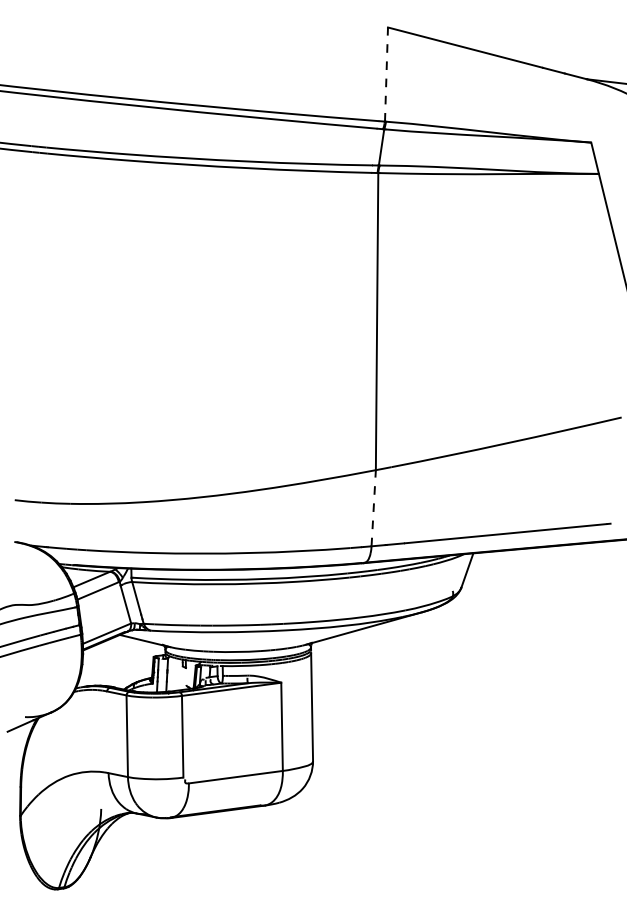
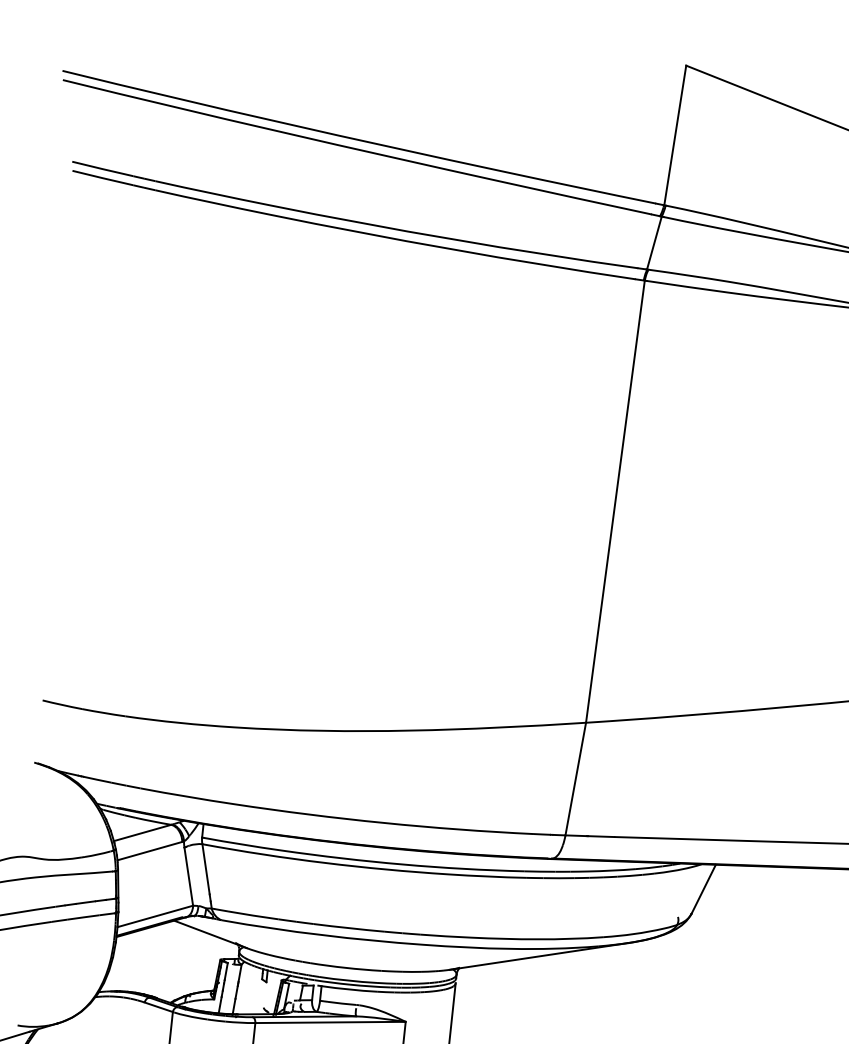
line: (386, 74) -> (675, 135), dashed -> solid
line: (373, 507) -> (575, 777), dashed -> solid

